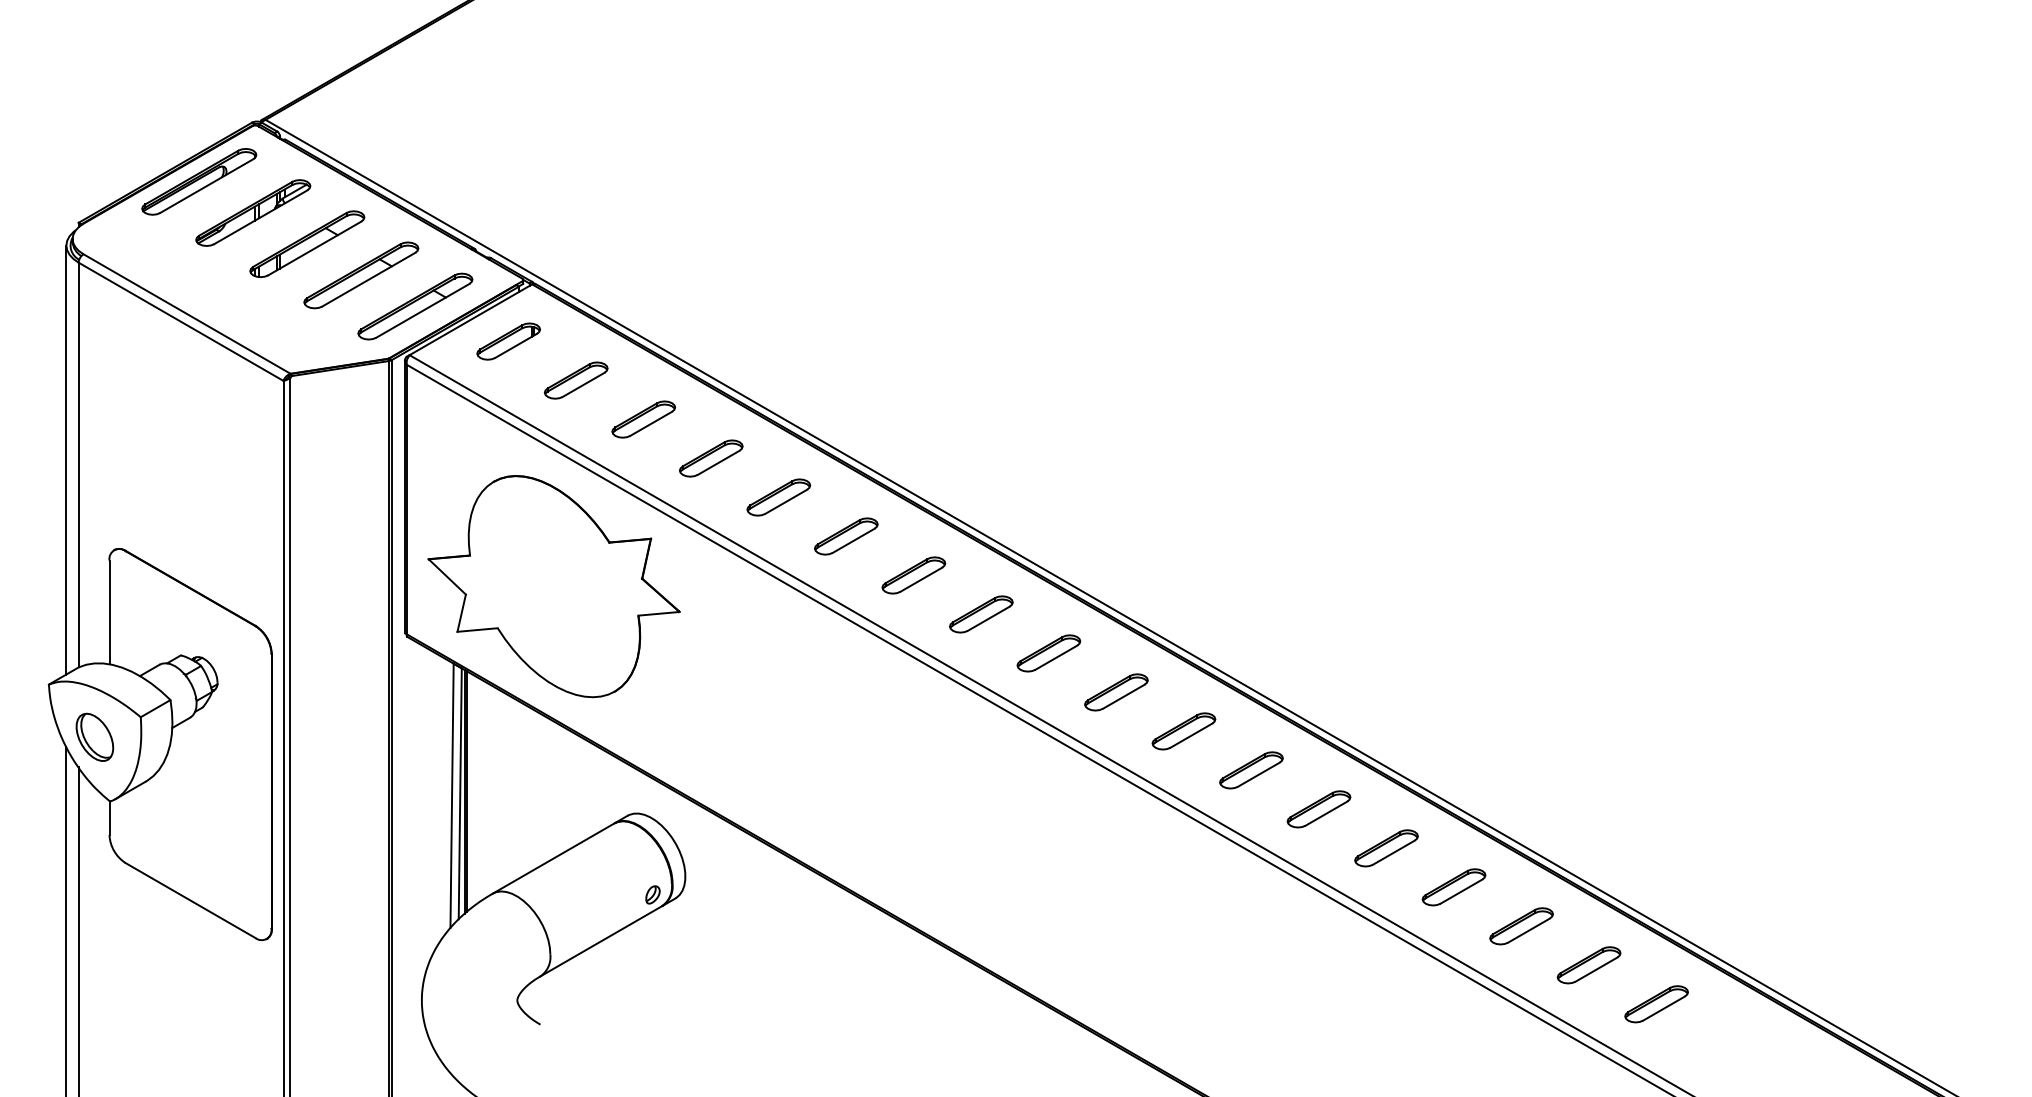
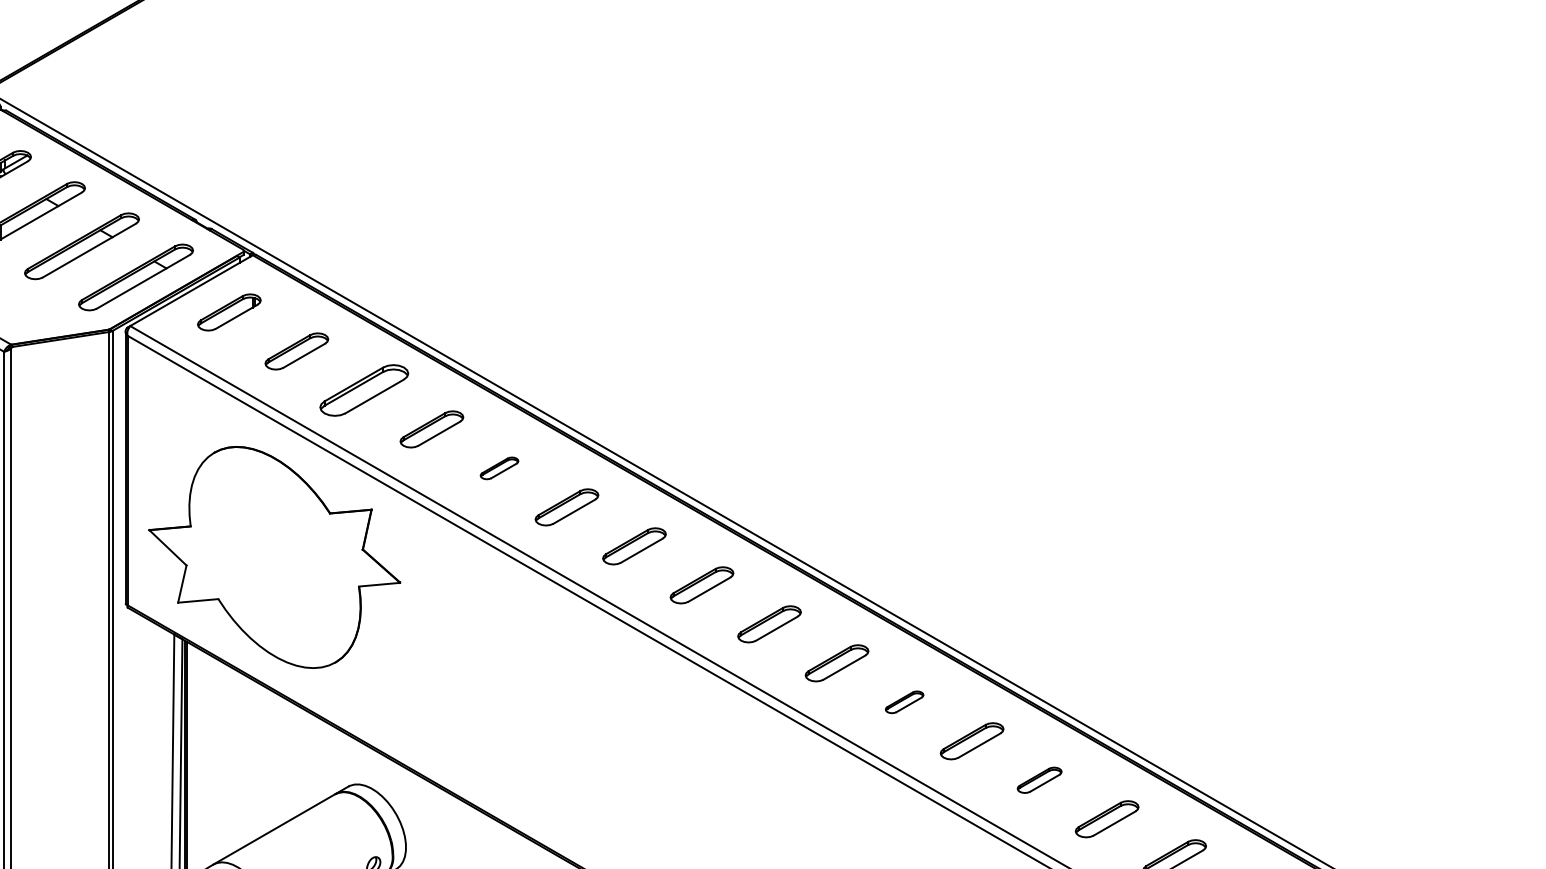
part: (643, 419) -> (364, 390), size x1.4
part: (778, 497) -> (499, 468), size x0.6
part: (1183, 731) -> (904, 702), size x0.6
part: (1318, 809) -> (1039, 780), size x0.7

